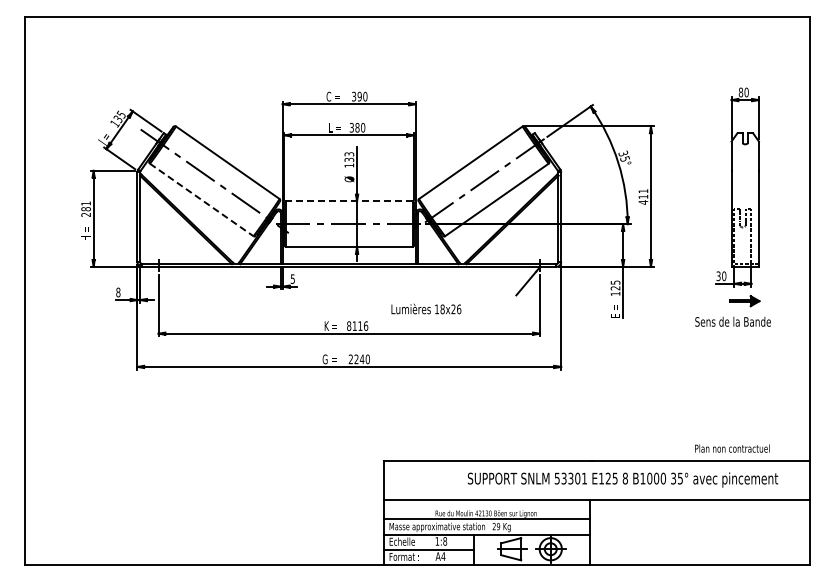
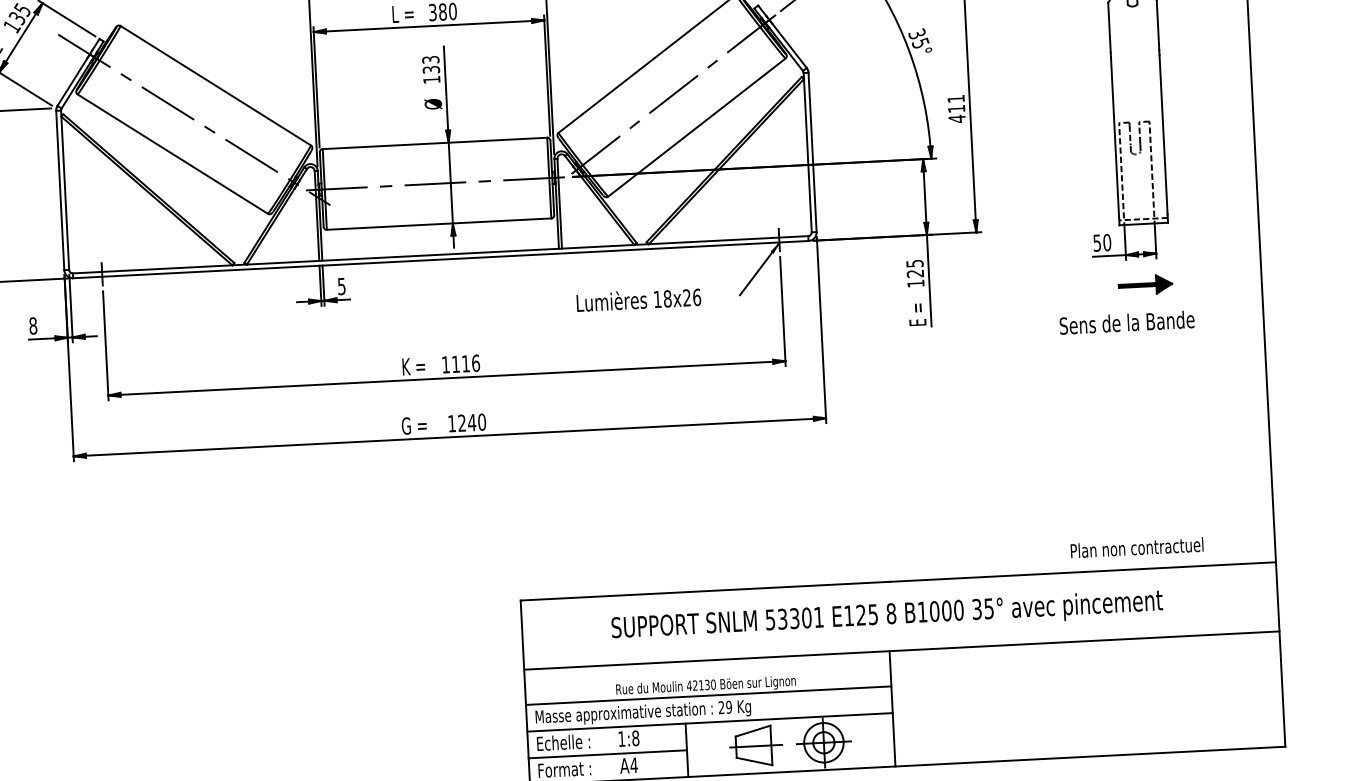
line: (202, 200) -> (174, 155), dashed -> solid
line: (348, 201) -> (433, 143), dashed -> solid
text: (718, 275) -> (1097, 241), 30 -> 50
text: (426, 308) -> (638, 298), moved
text: (349, 325) -> (446, 363), 8116 -> 1116
text: (350, 358) -> (451, 422), 2240 -> 1240
text: (622, 479) -> (886, 615), moved

